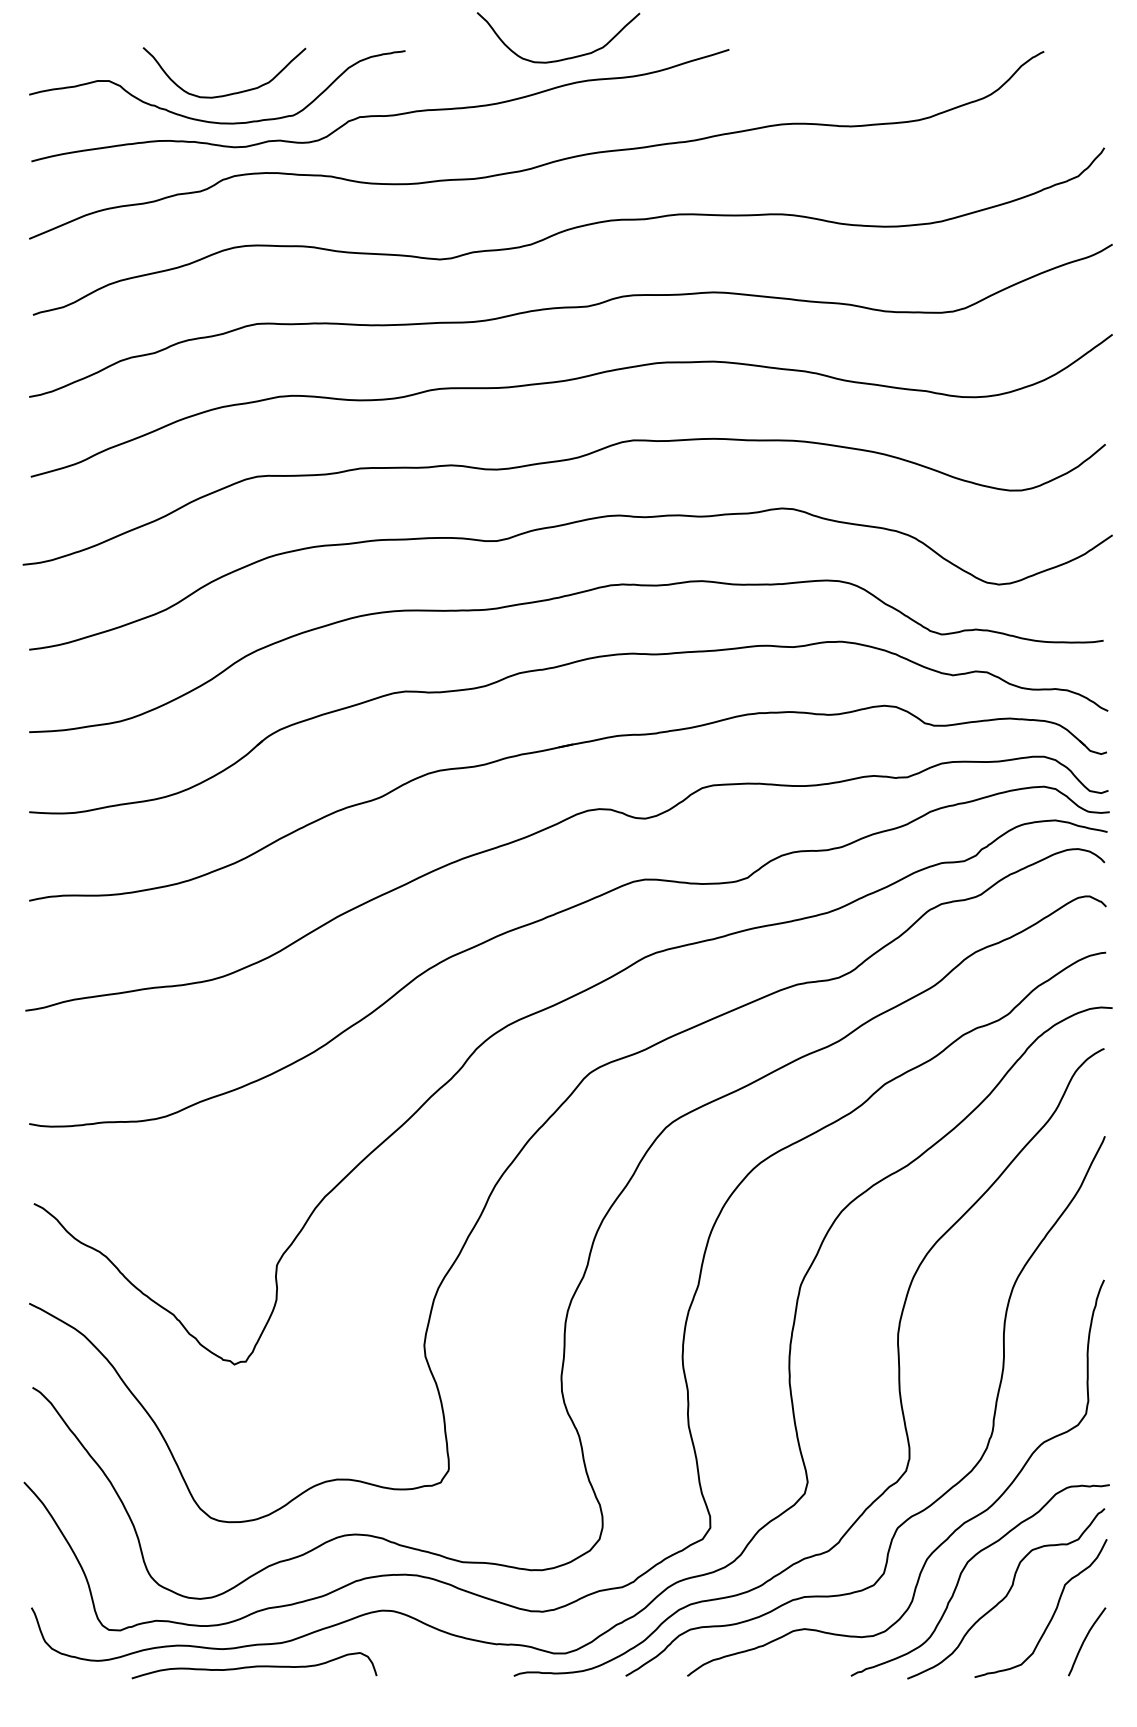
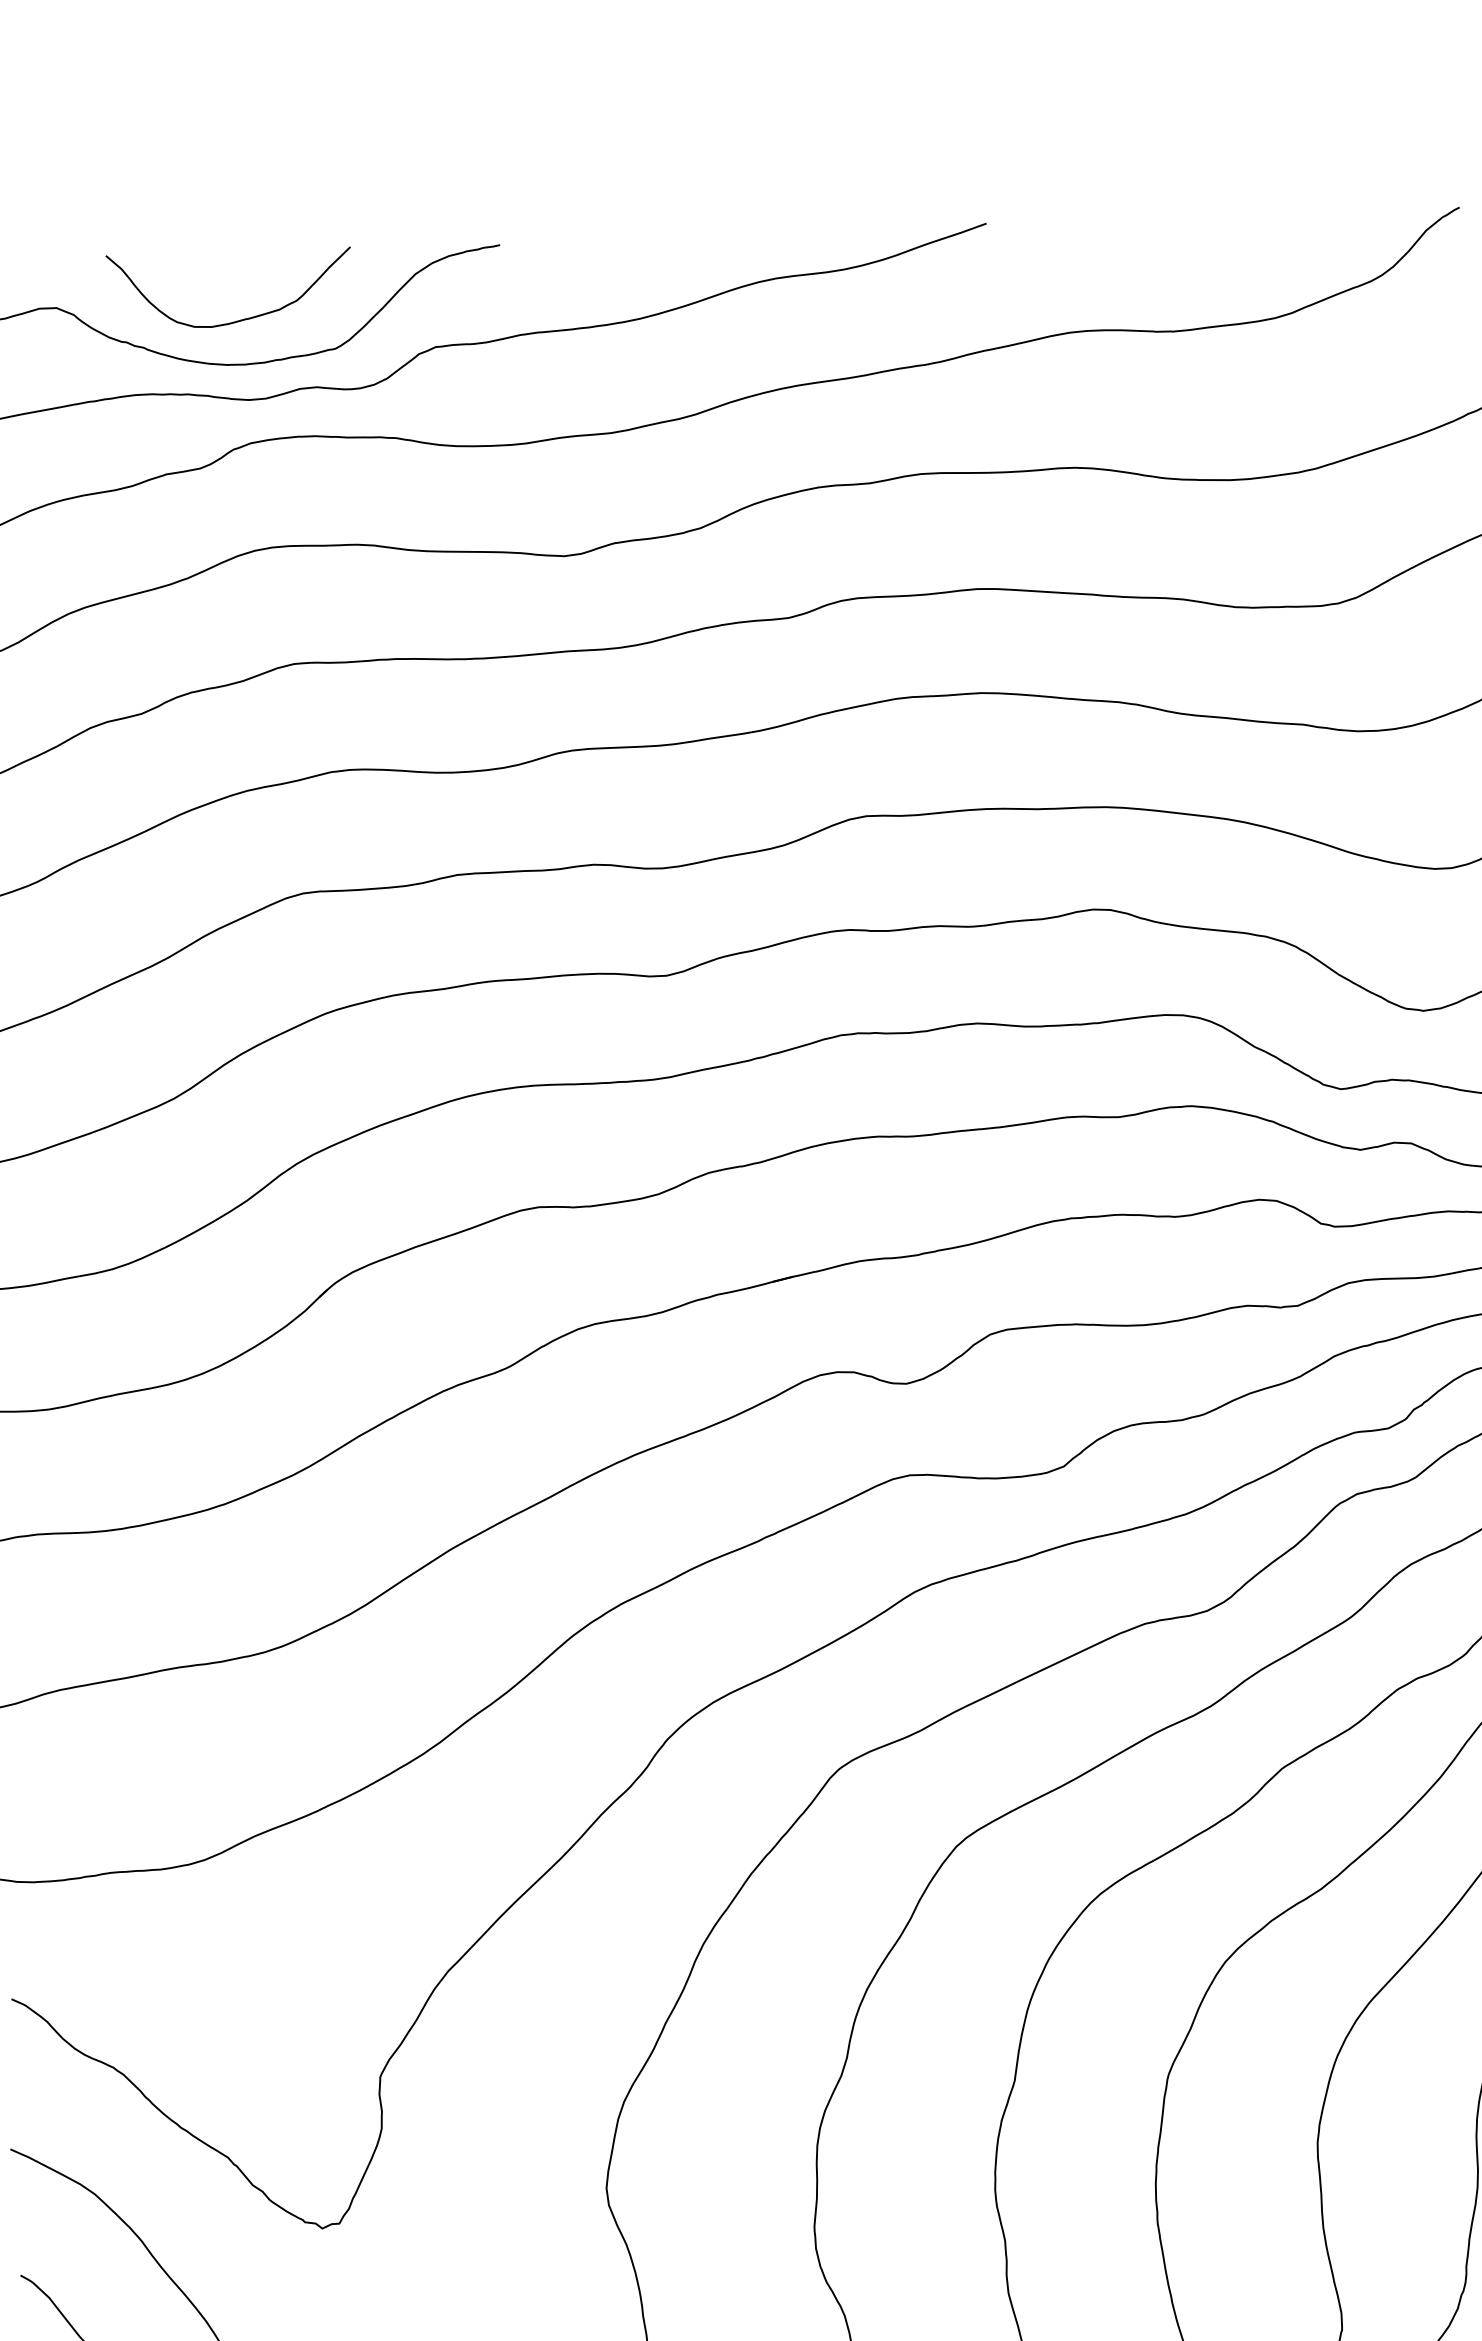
curve: (563, 58) -> (737, 246), removed

